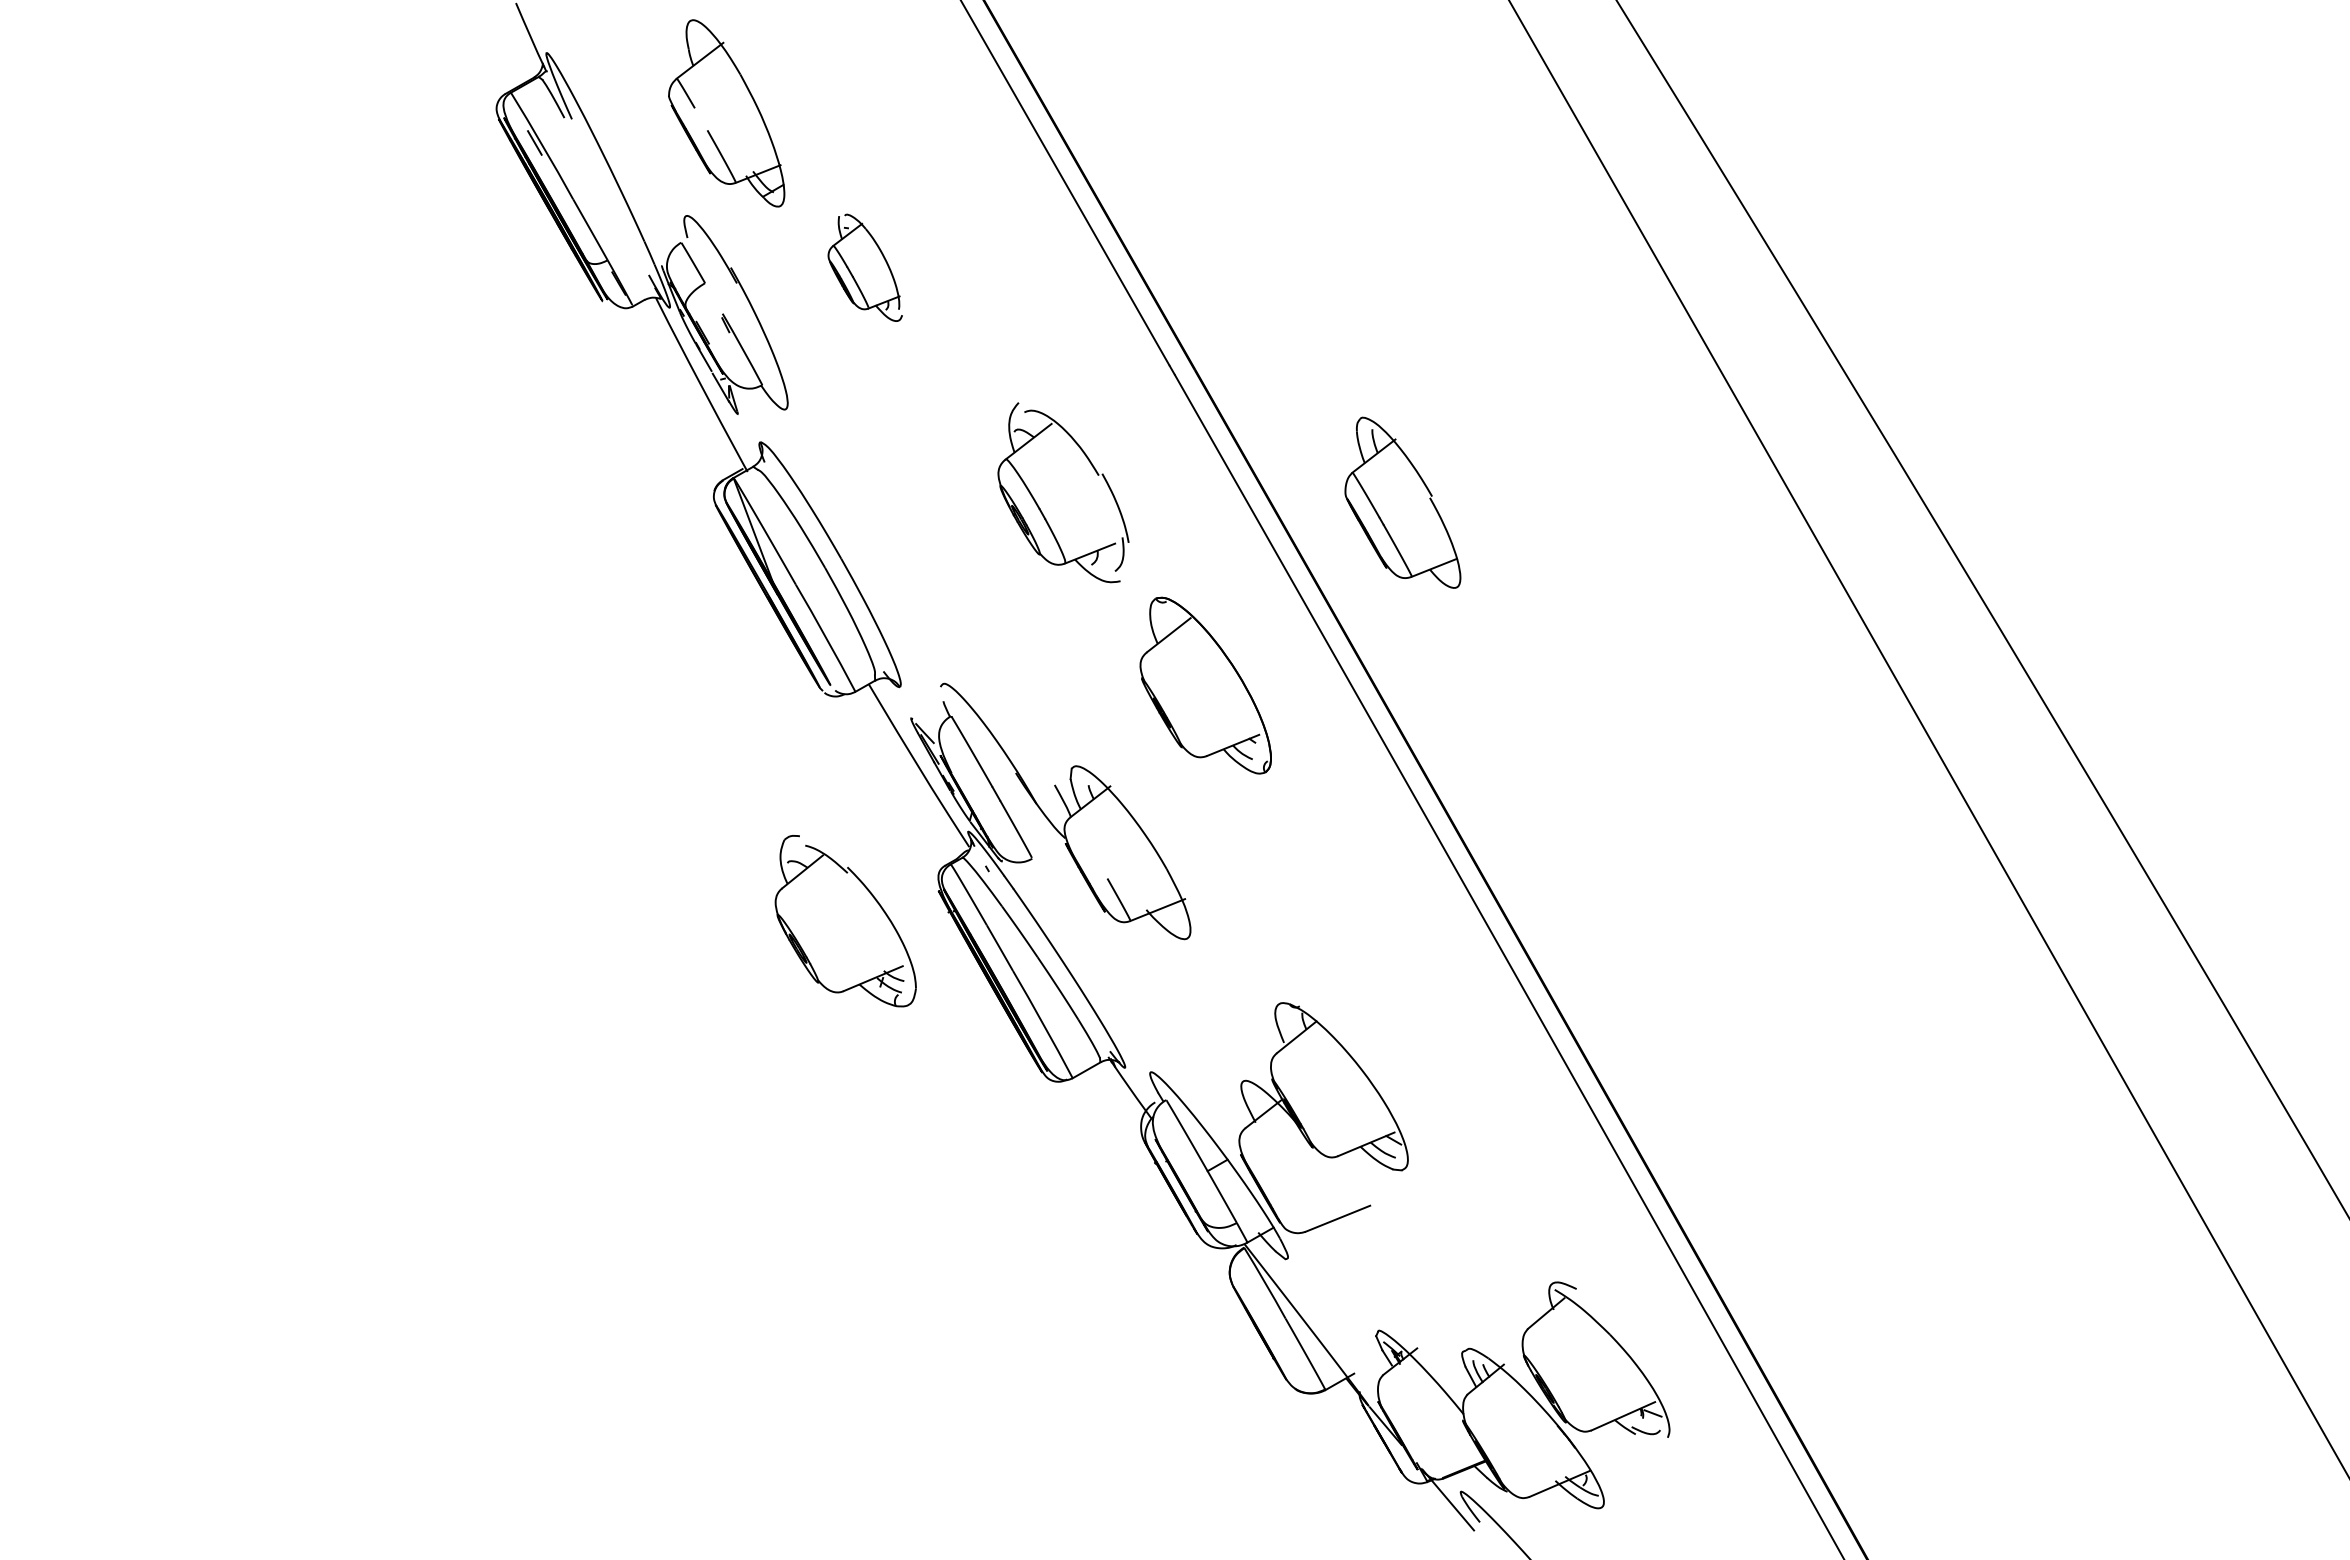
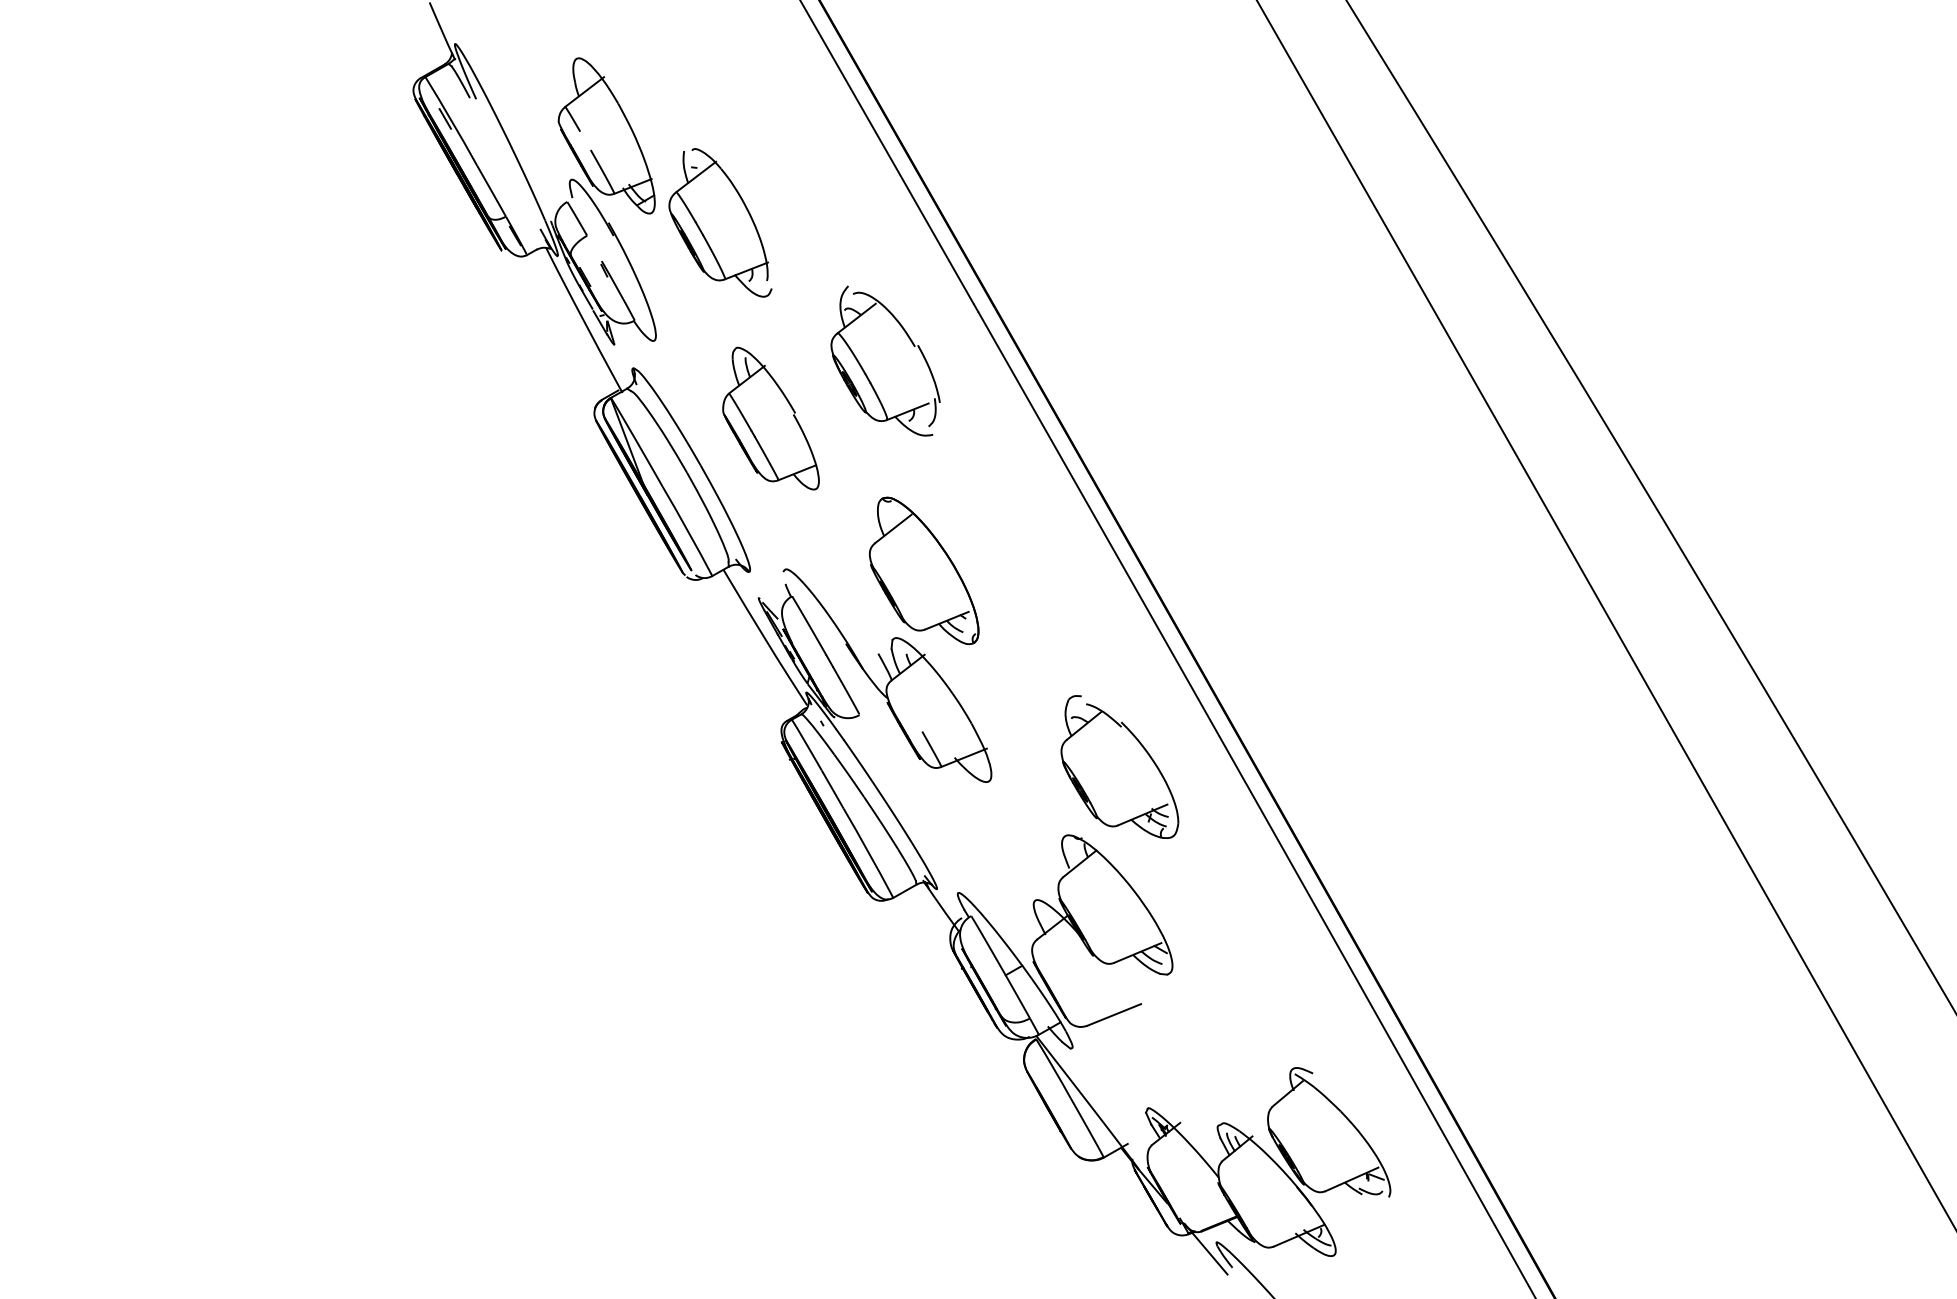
part: (726, 113) -> (606, 136), moved
part: (865, 267) -> (720, 222), size x1.67
part: (1402, 502) -> (770, 418), moved
part: (1038, 504) -> (864, 370), moved
part: (1205, 685) -> (923, 570), moved
part: (873, 898) -> (1142, 748), moved

